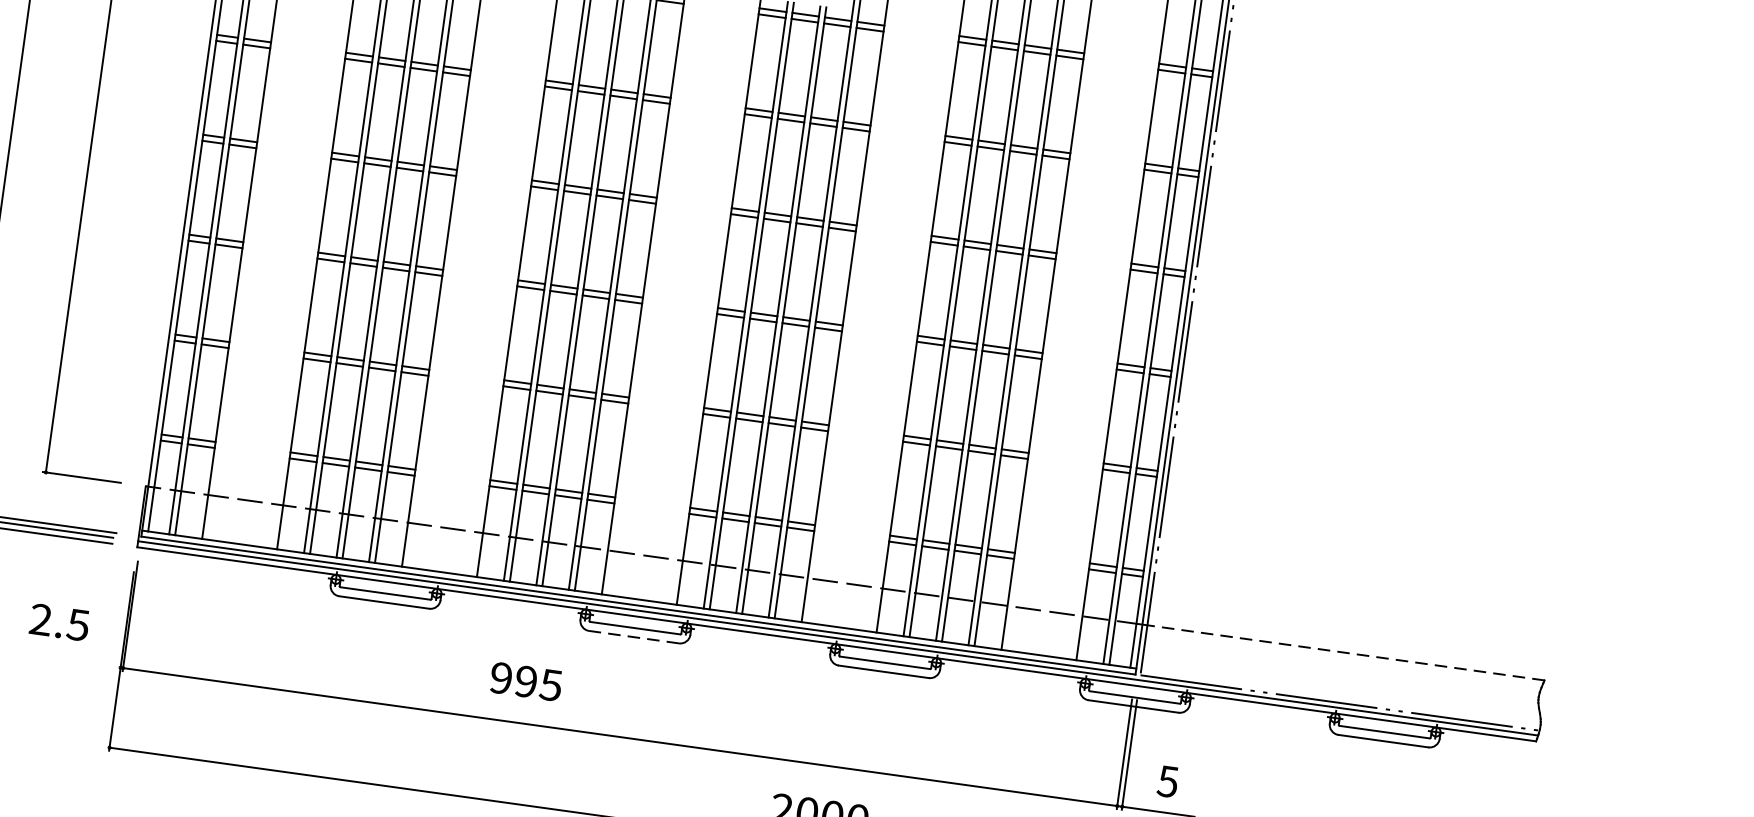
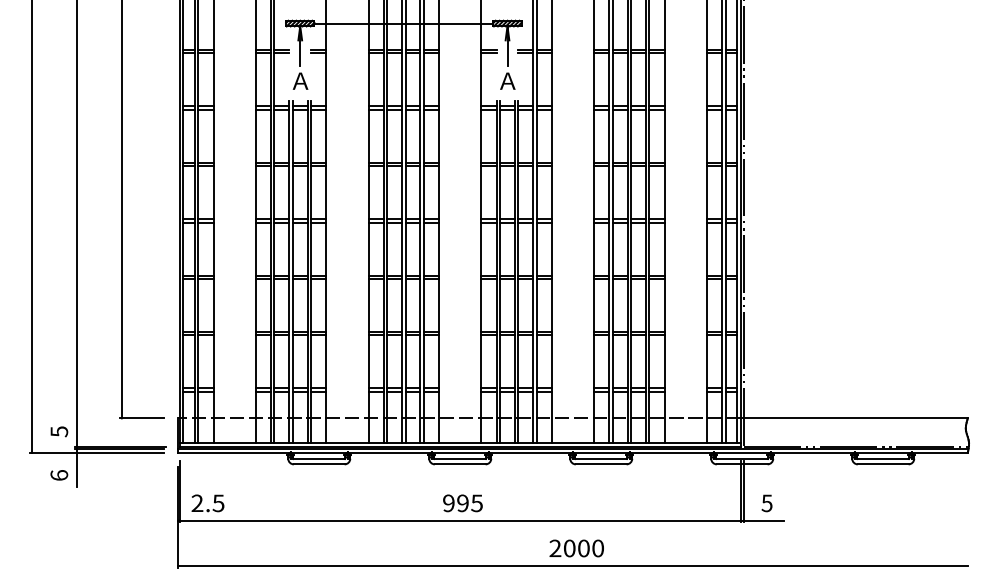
text: (58, 622) -> (207, 503), moved
line: (632, 637) -> (459, 464), dashed -> solid
line: (1342, 652) -> (853, 418), dashed -> solid
text: (525, 681) -> (462, 503), moved

